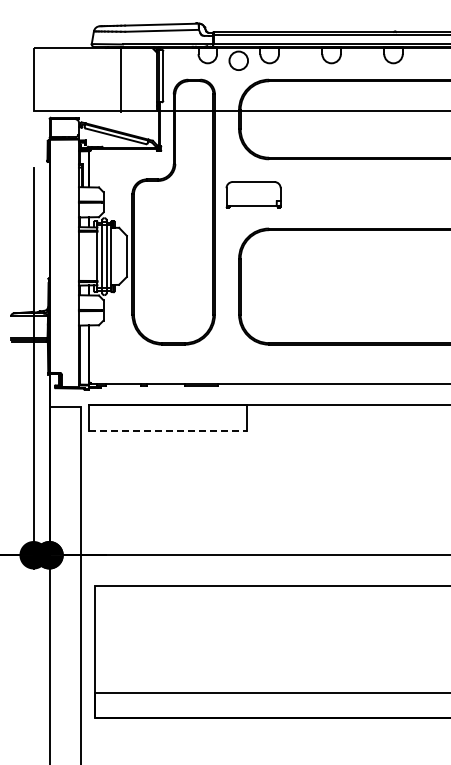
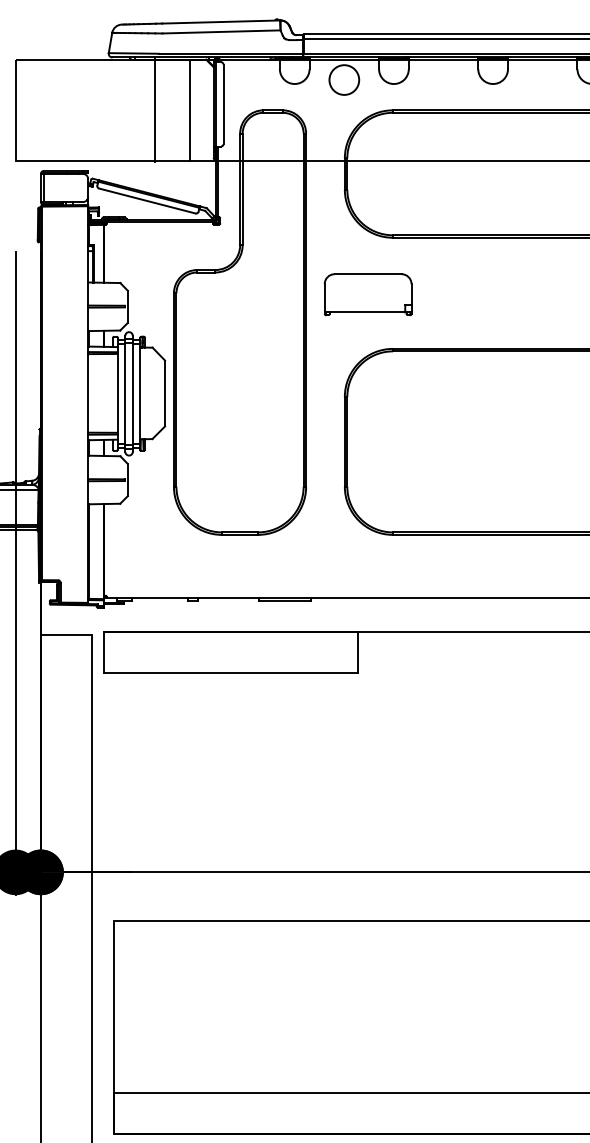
line: (142, 79) -> (190, 109), added
line: (168, 430) -> (231, 672), dashed -> solid

